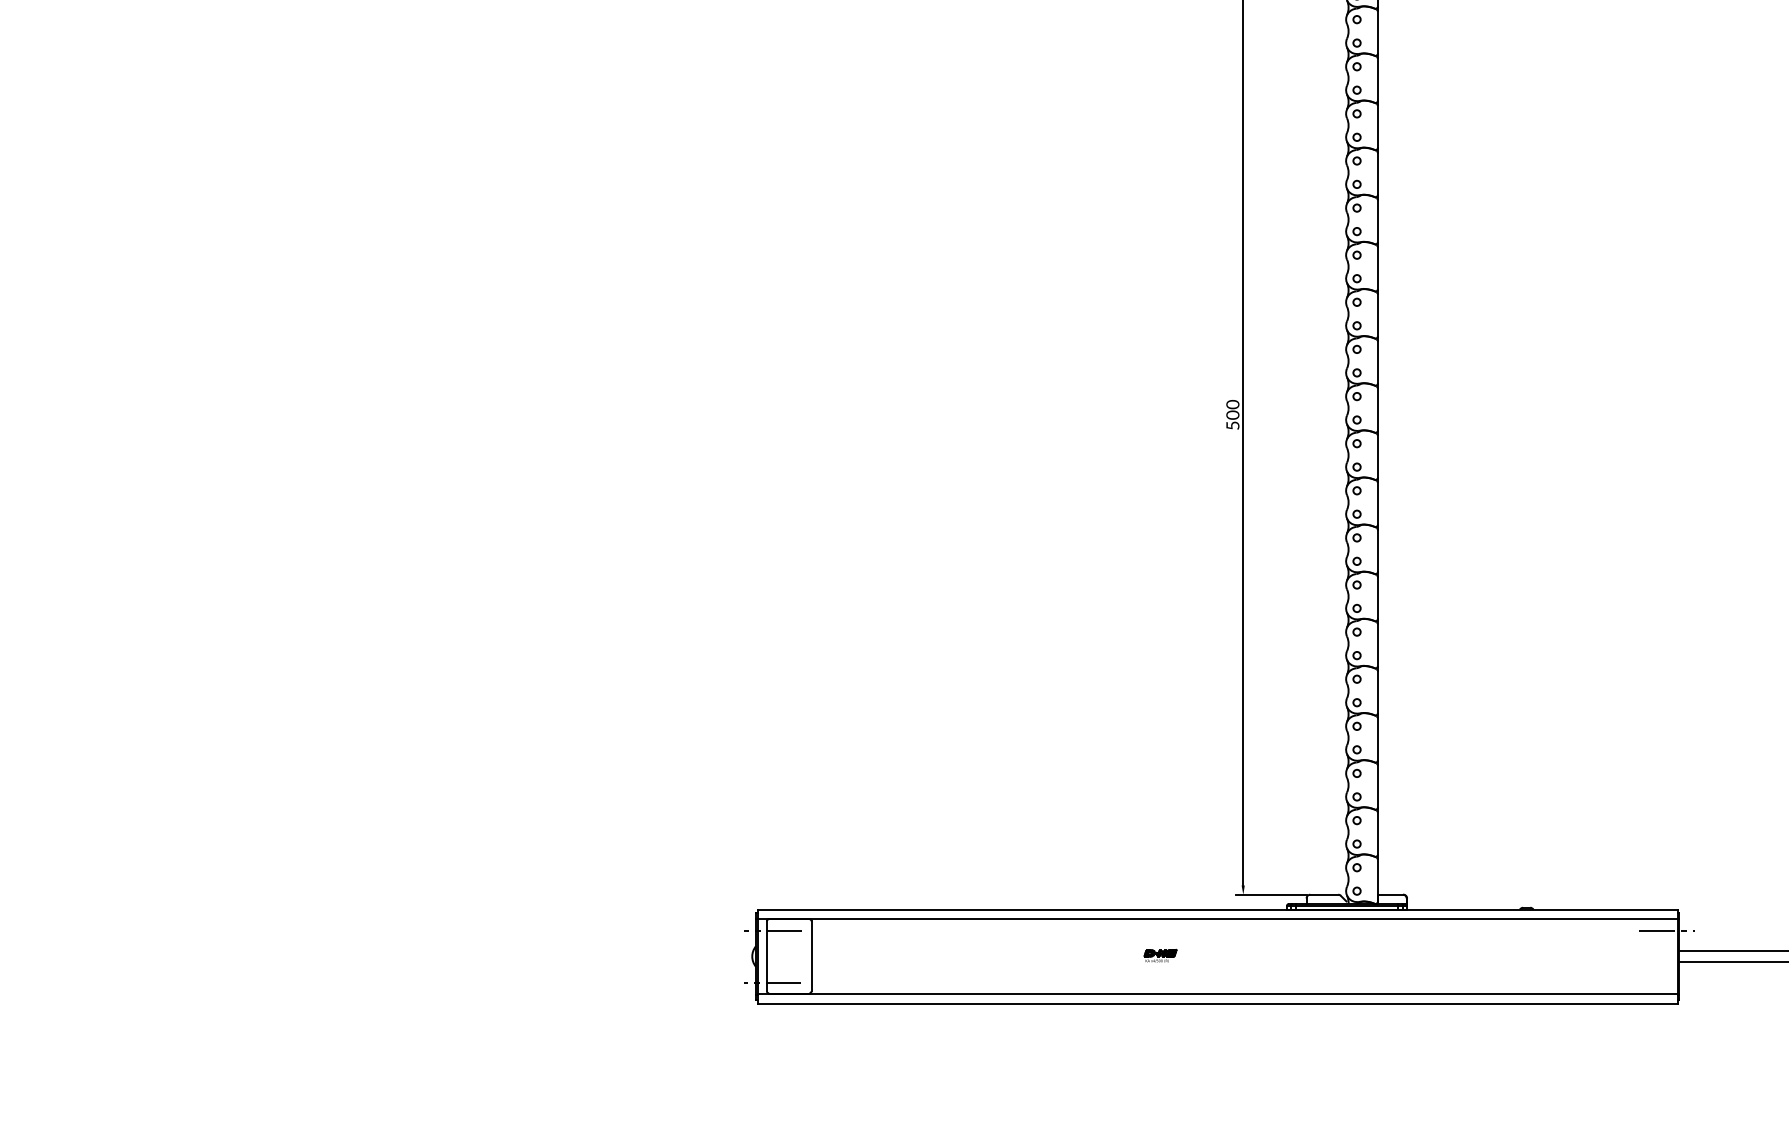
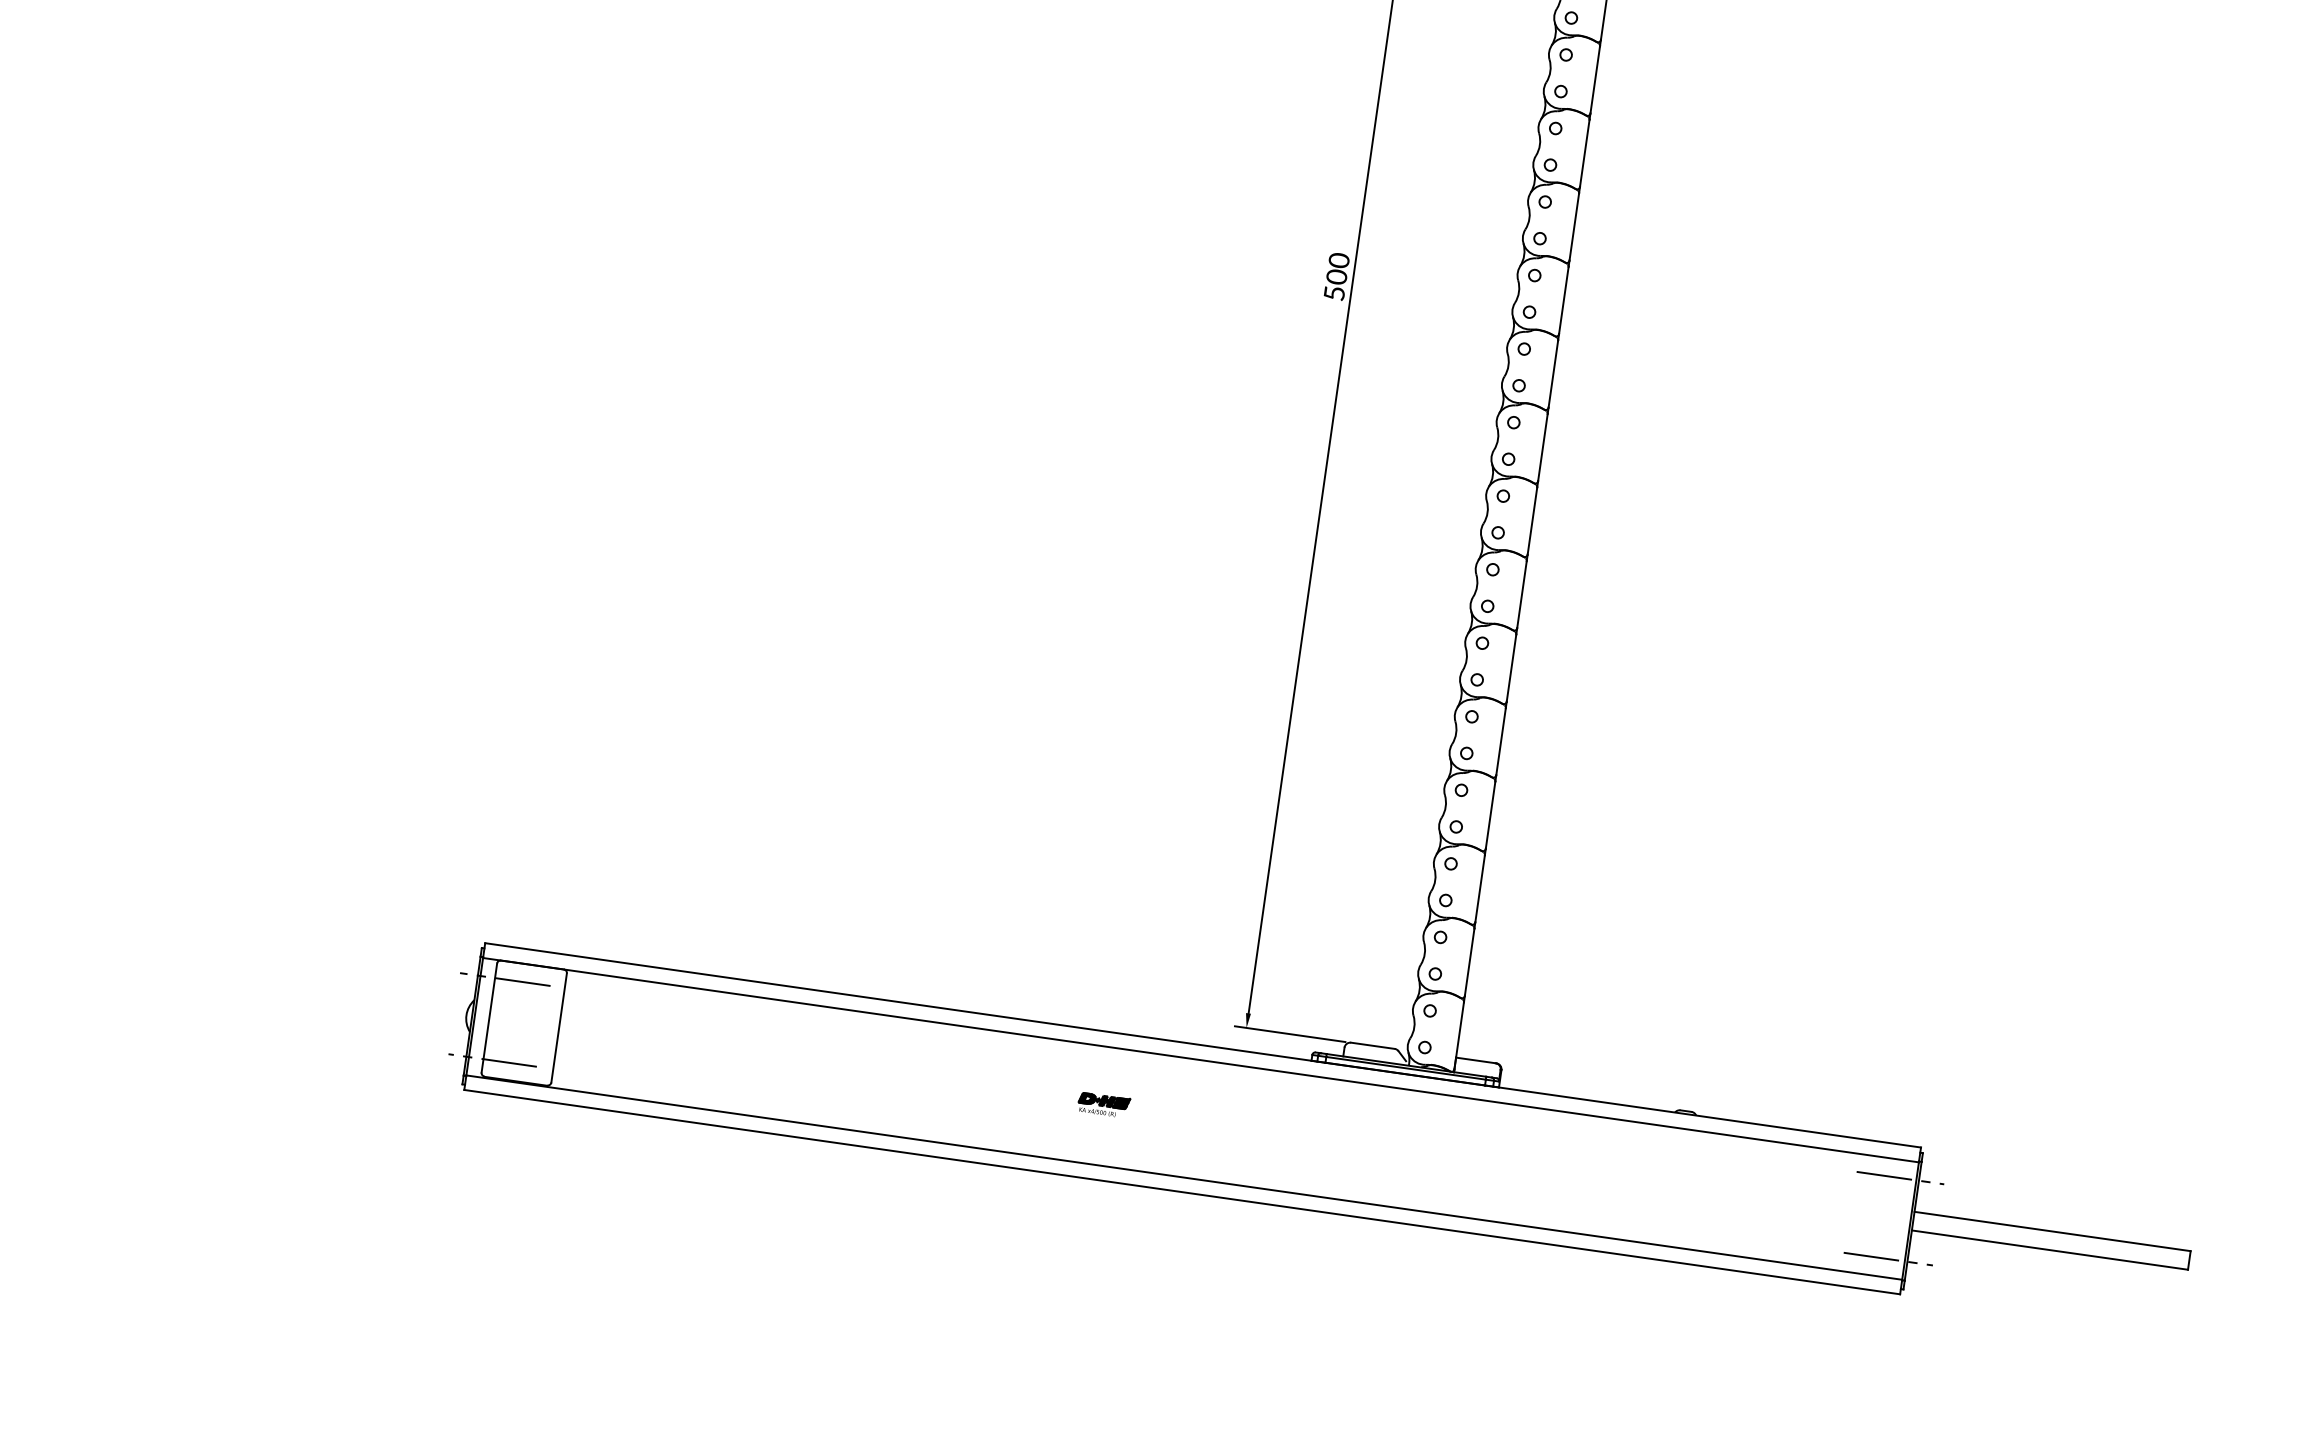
line: (1666, 982) -> (1887, 1258), added

